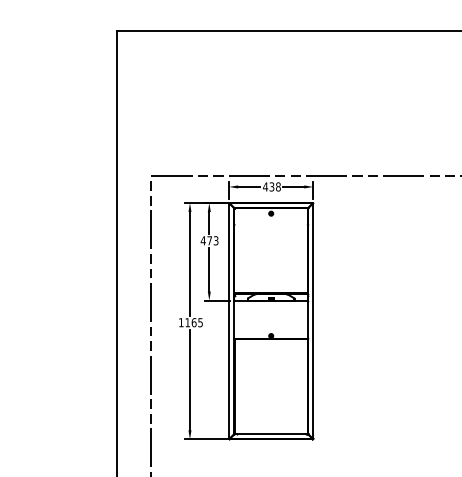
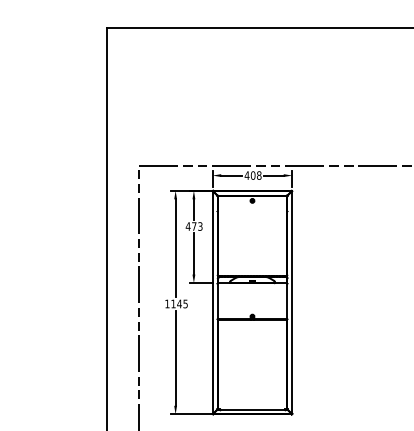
text: (271, 186) -> (252, 175), 438 -> 408
text: (193, 322) -> (178, 303), 1165 -> 1145

